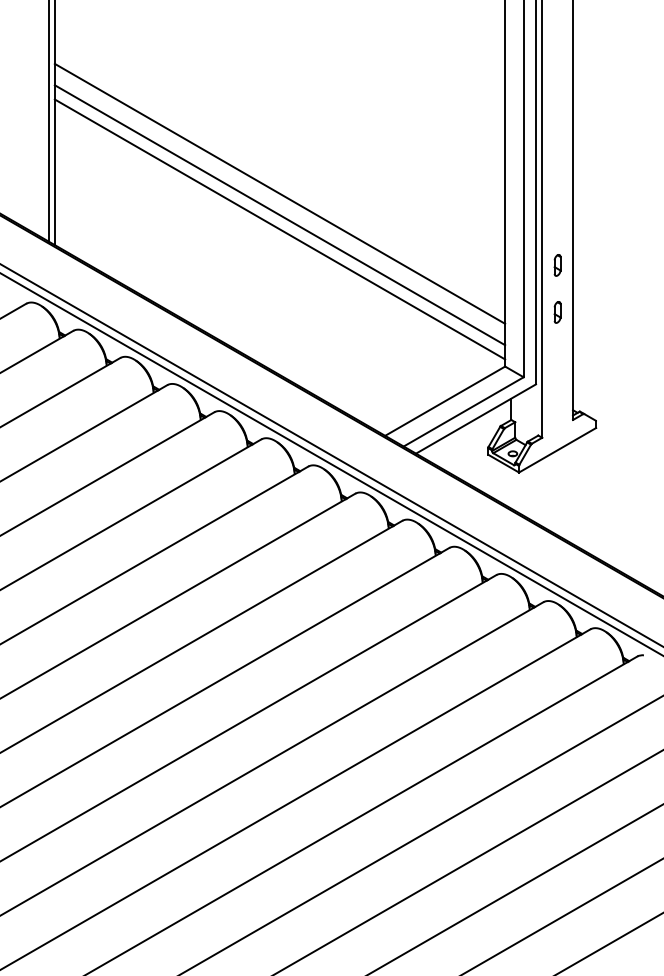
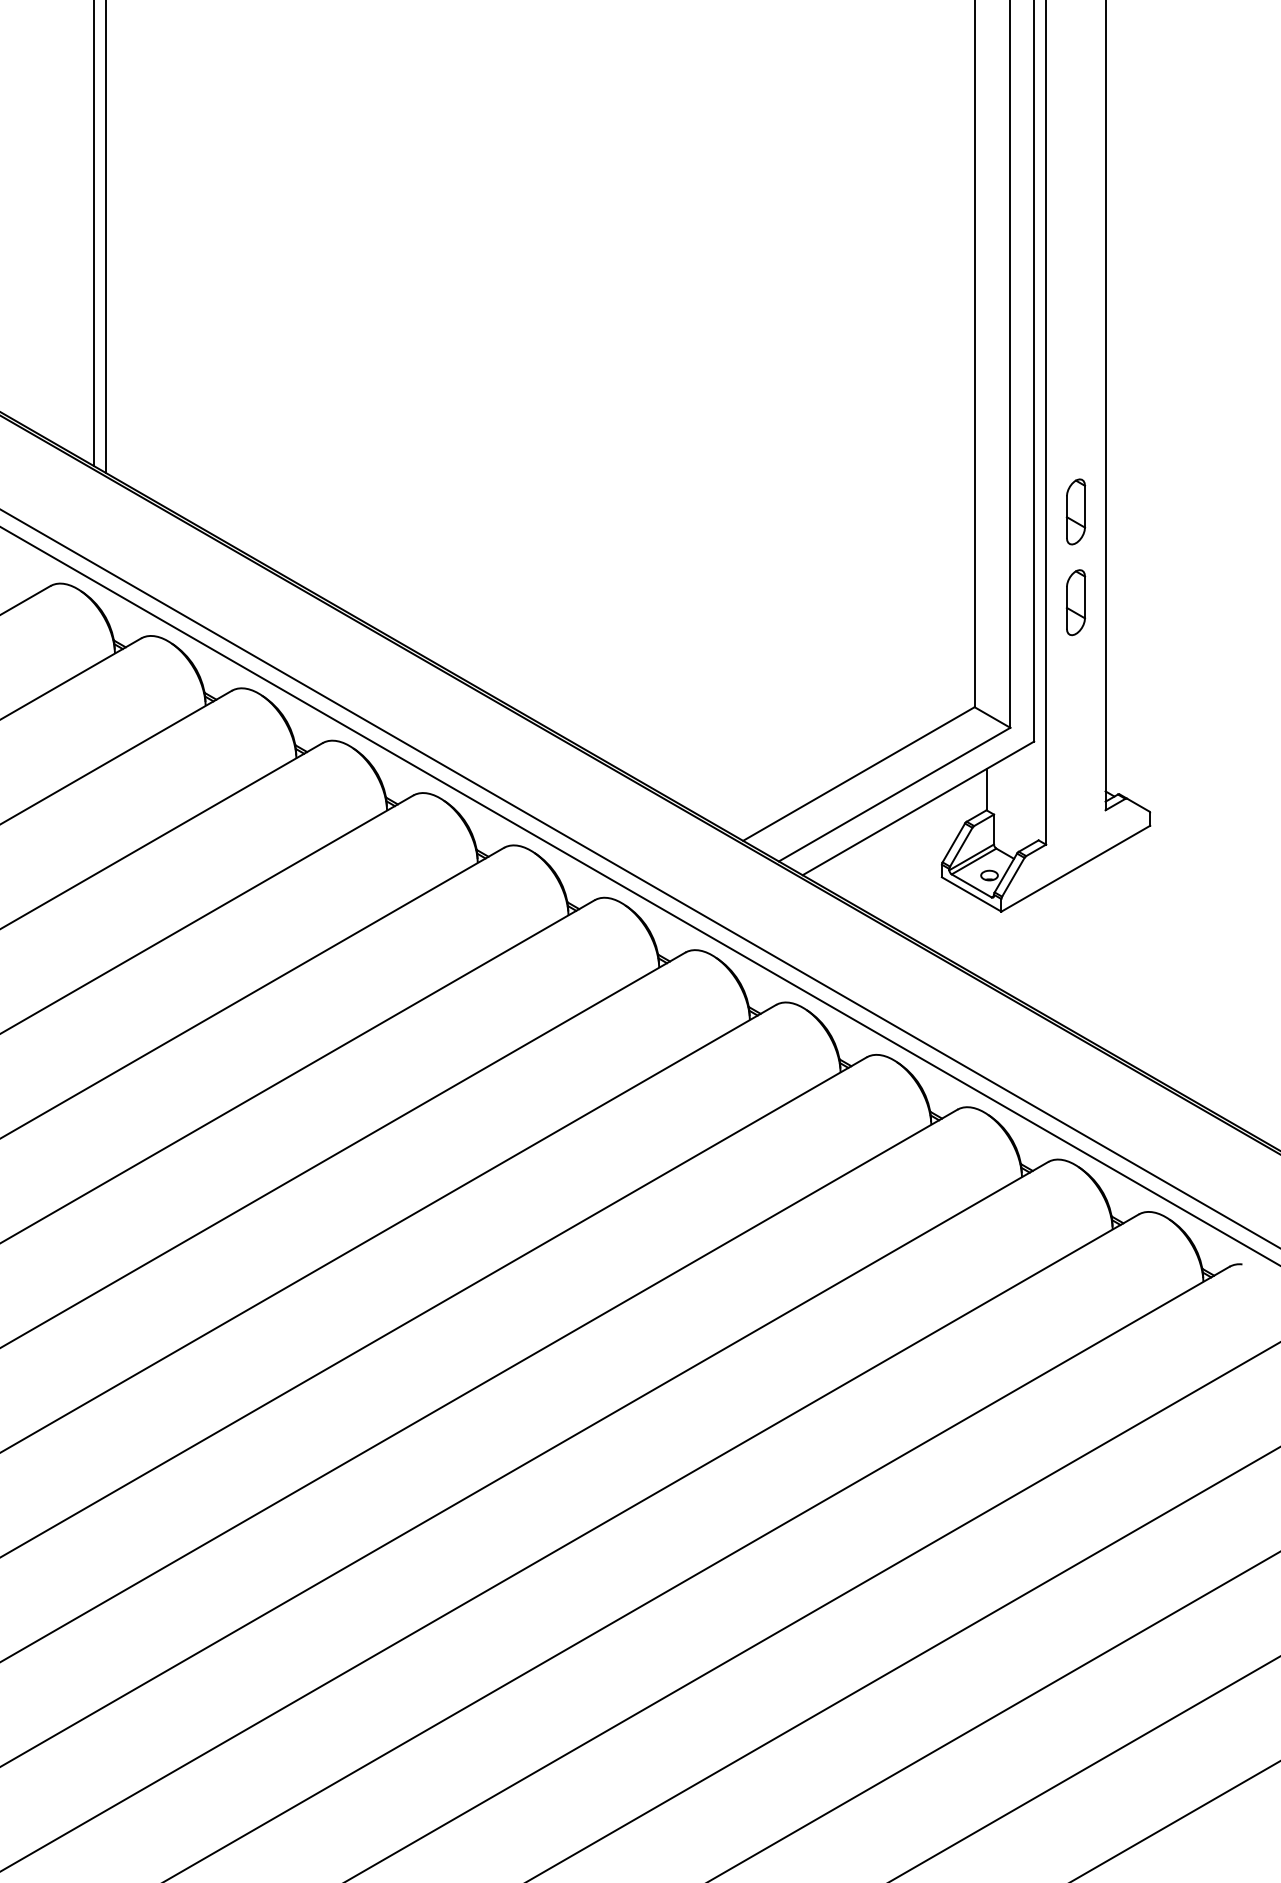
line: (279, 193) -> (539, 373), removed
line: (279, 215) -> (539, 415), removed
line: (279, 229) -> (539, 442), removed
part: (557, 265) -> (1075, 512), size x1.6
part: (557, 312) -> (1075, 602), size x1.6

